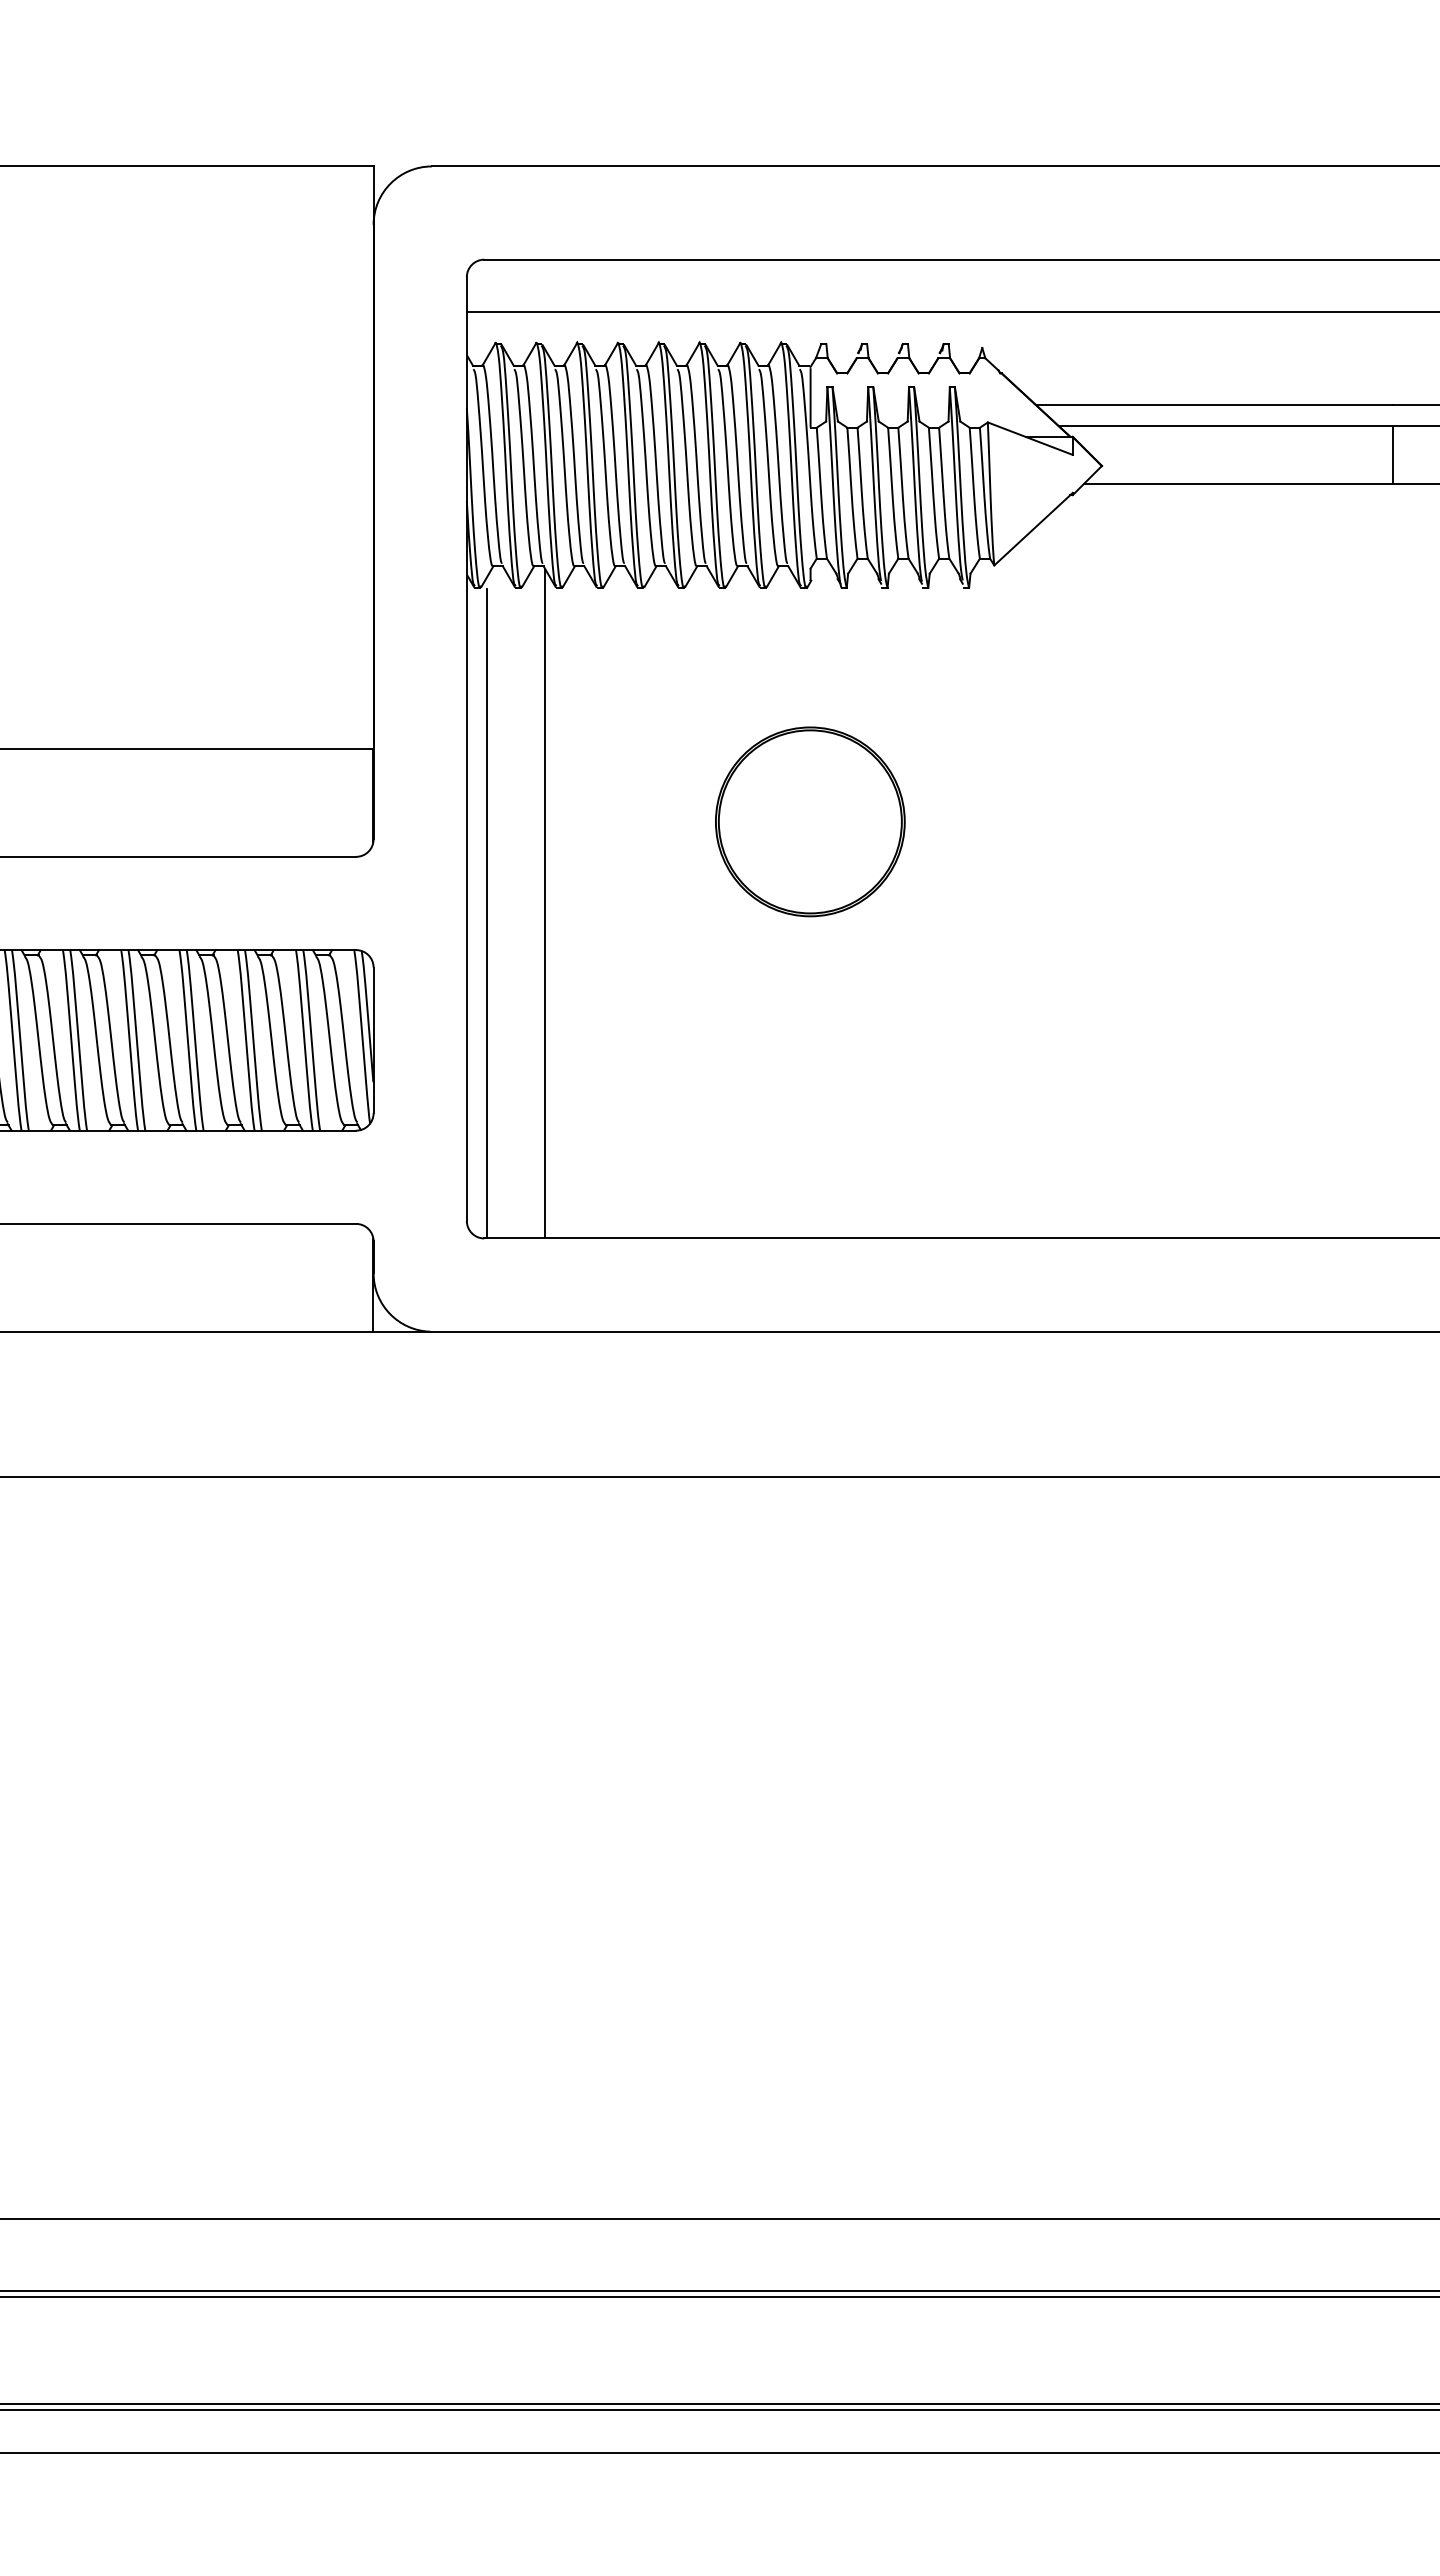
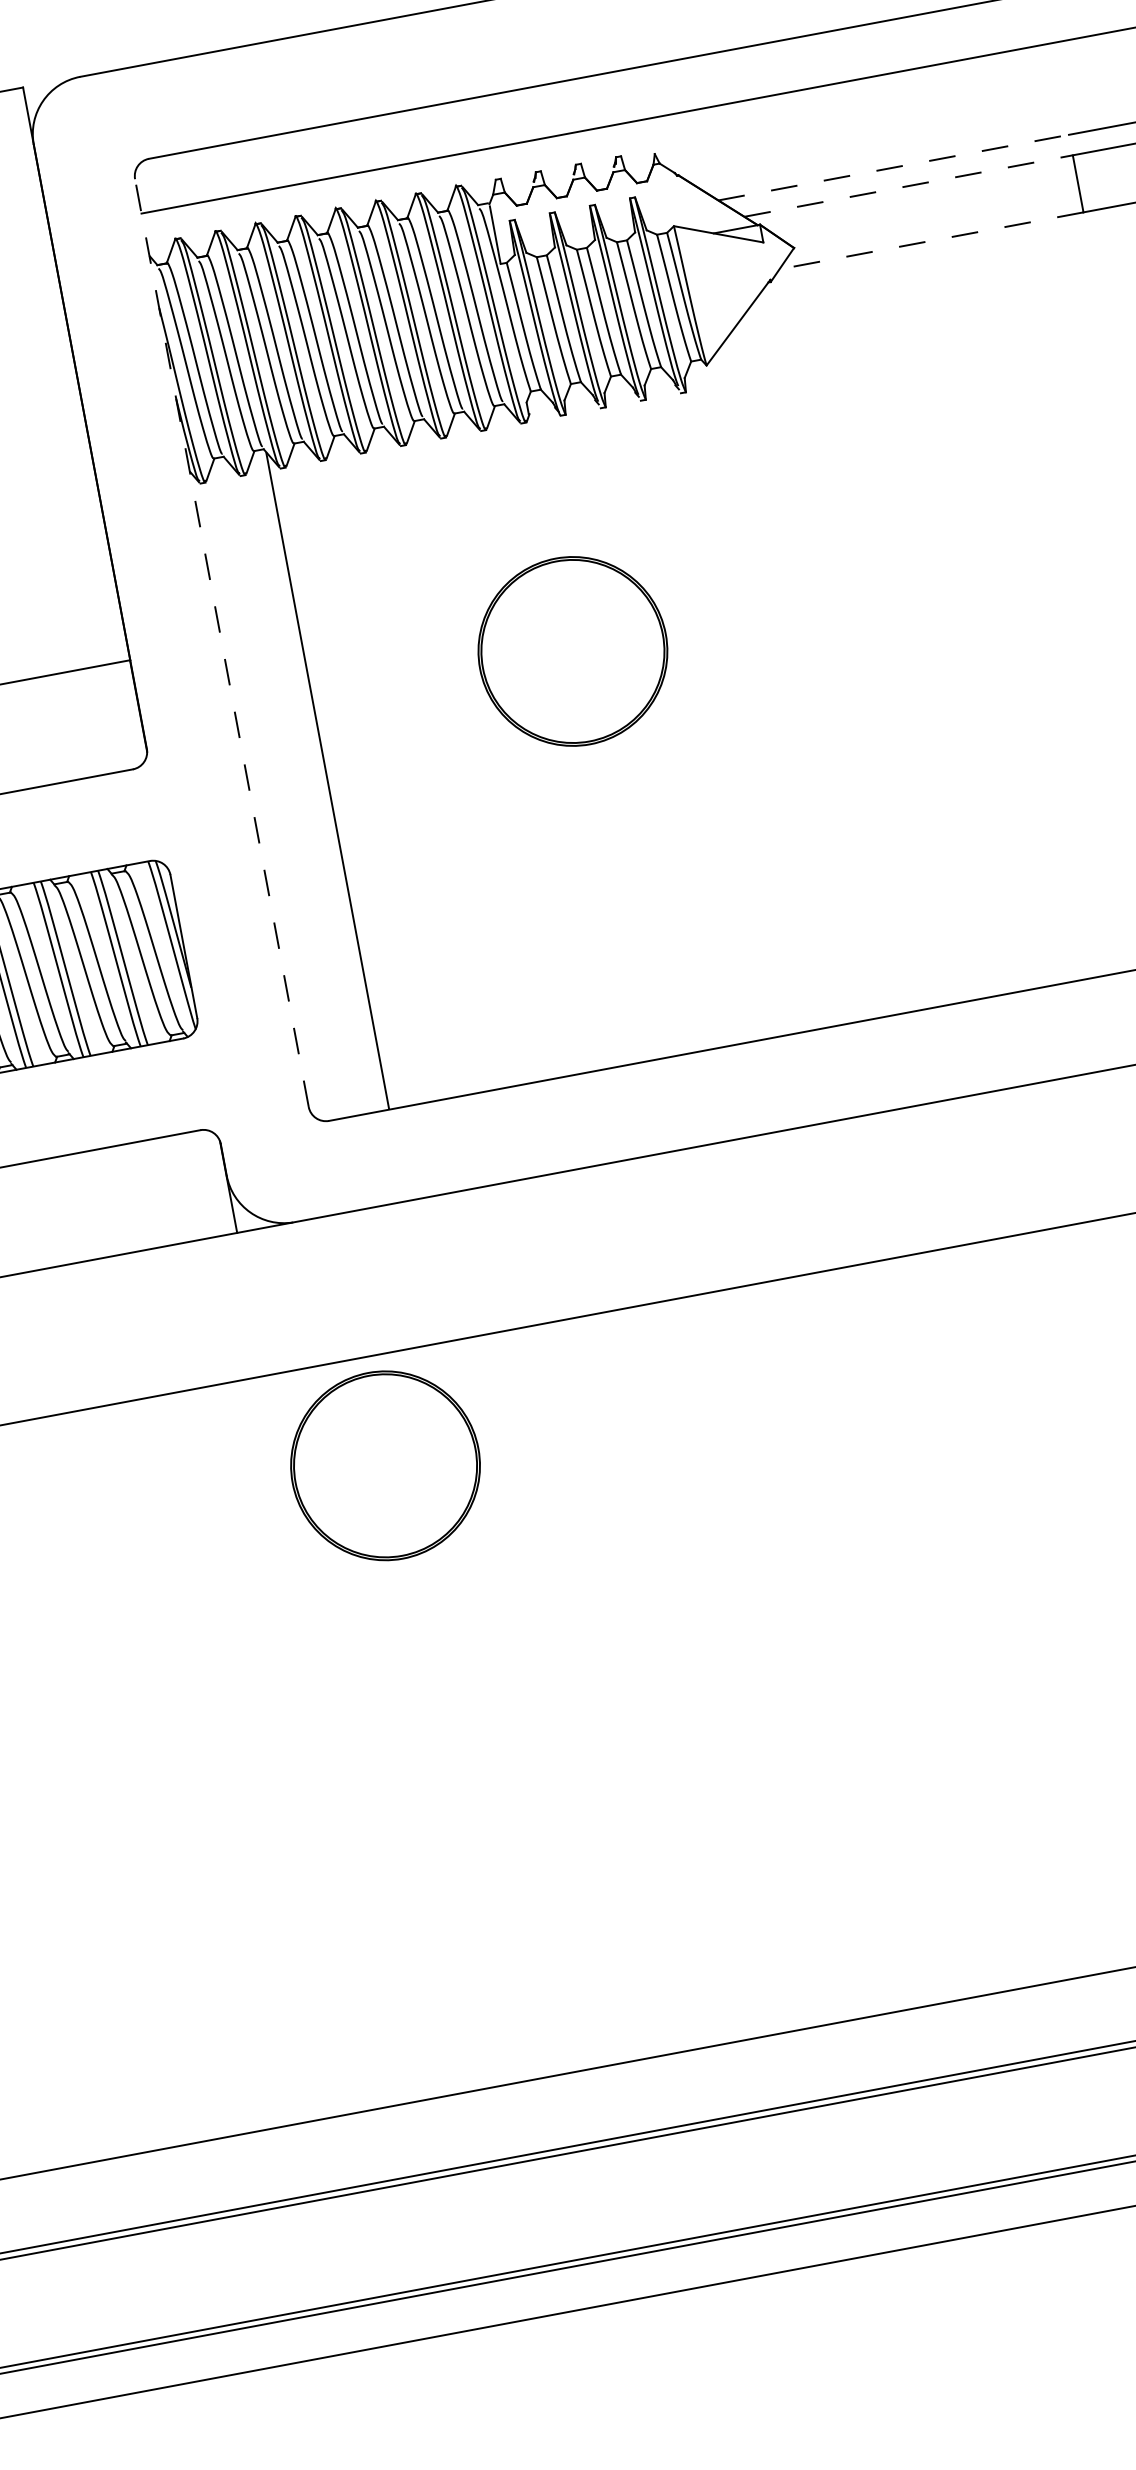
line: (1215, 405) -> (894, 167), solid -> dashed
line: (1226, 426) -> (909, 186), solid -> dashed
line: (1238, 484) -> (931, 241), solid -> dashed
line: (466, 749) -> (221, 643), solid -> dashed
line: (487, 913) -> (272, 800), removed
part: (476, 1587) -> (385, 1465), added

